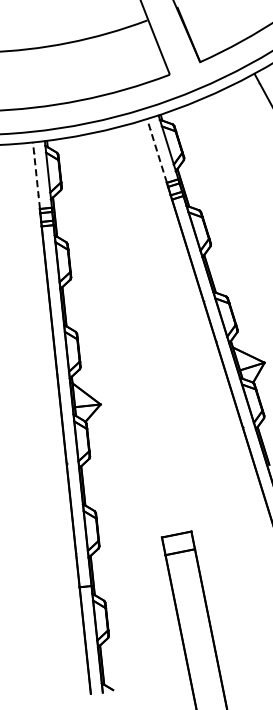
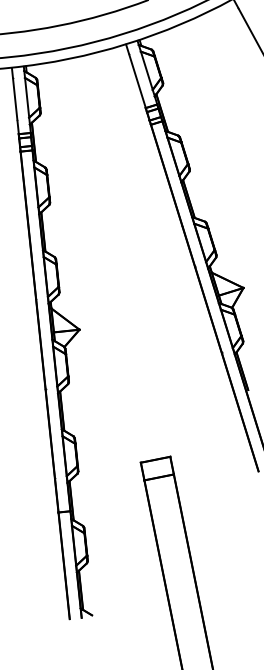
line: (156, 150) -> (135, 75), dashed -> solid
line: (36, 175) -> (15, 100), dashed -> solid

